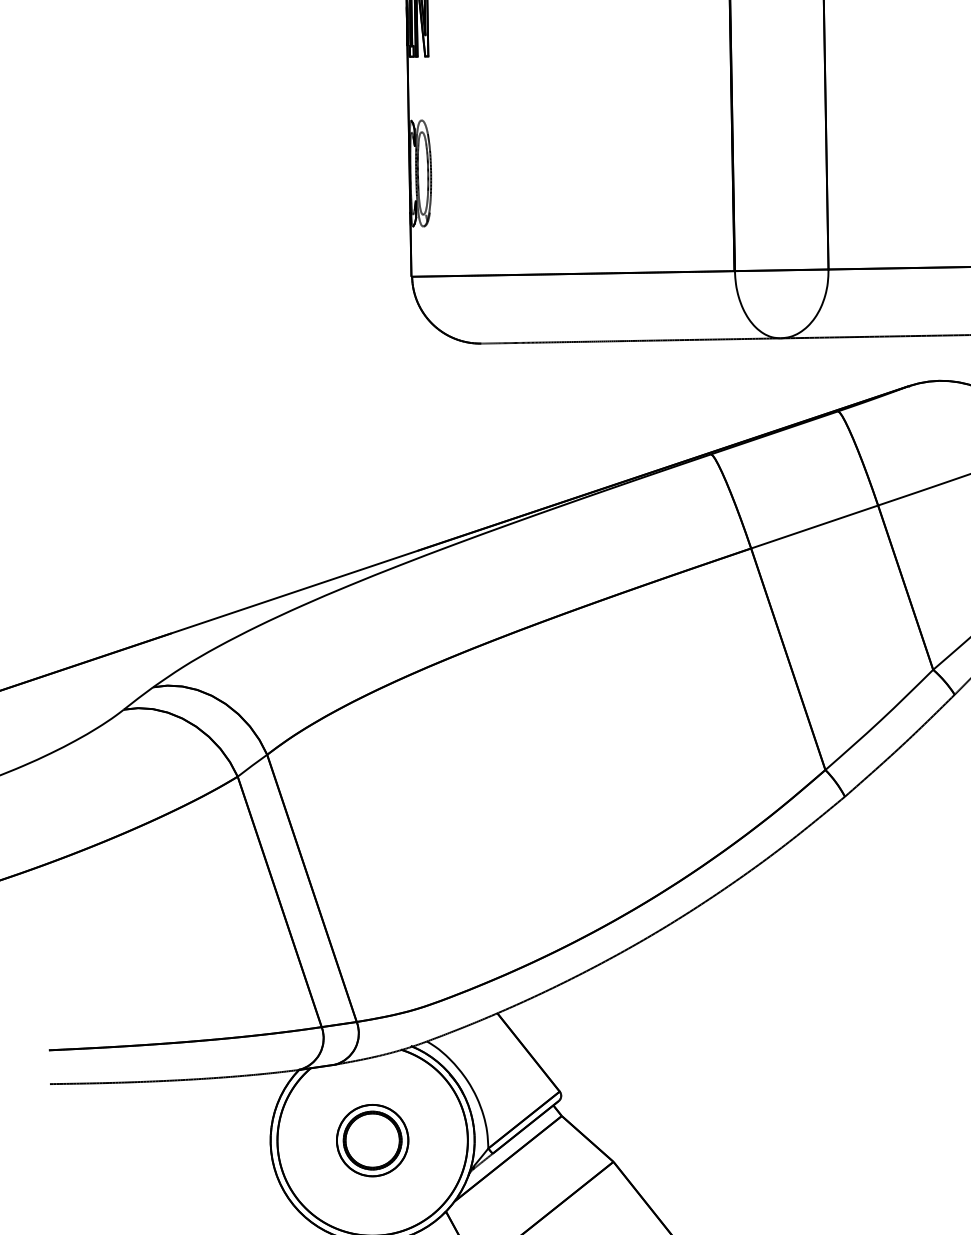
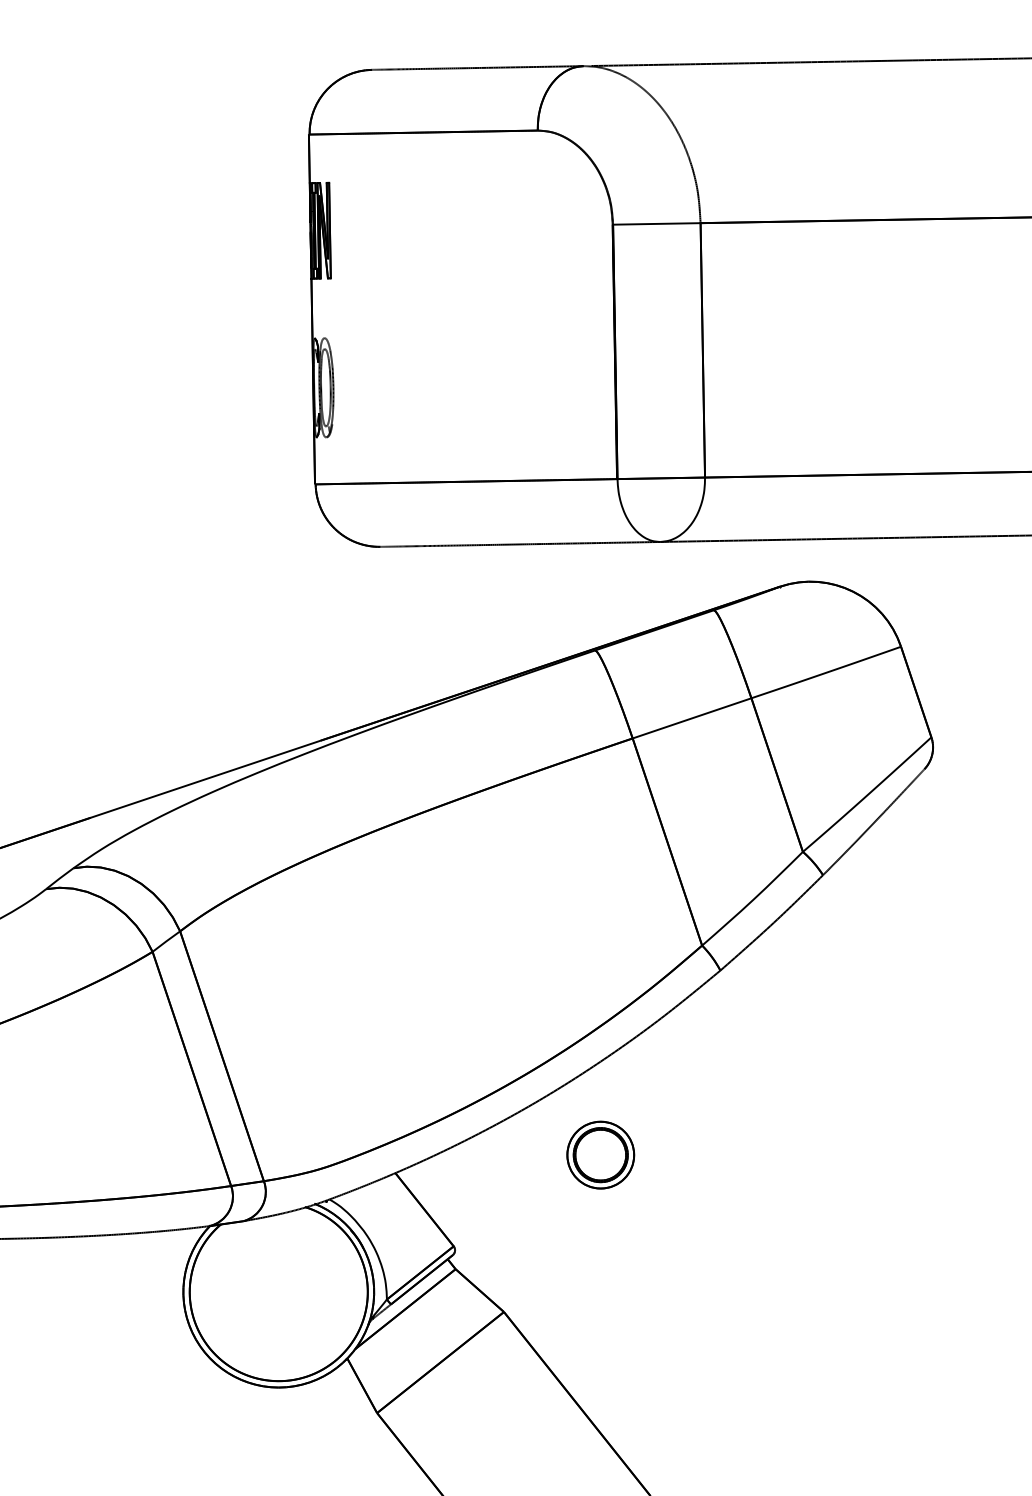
part: (372, 1139) -> (600, 1154), moved

